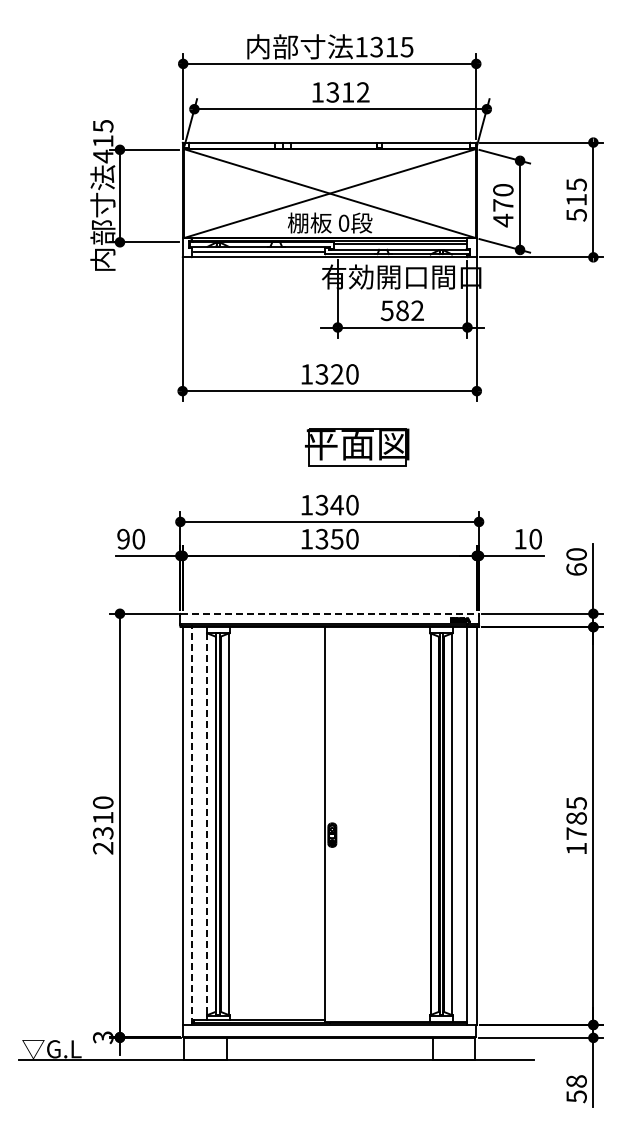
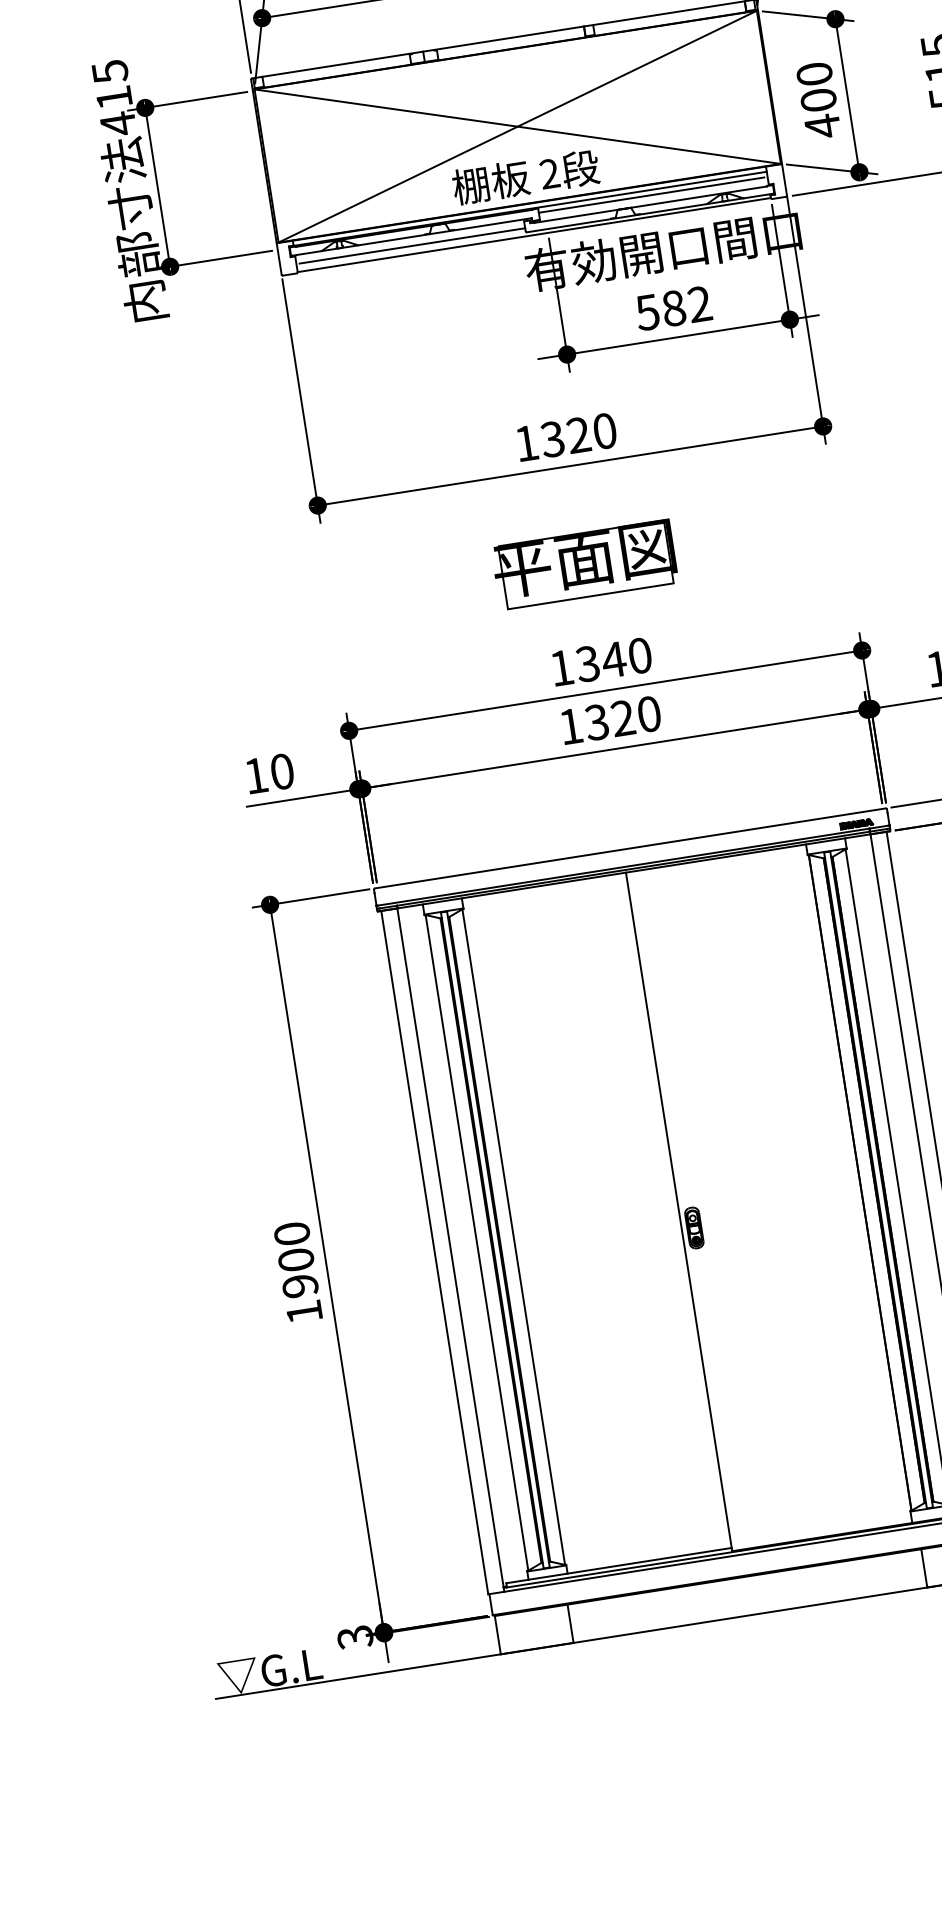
text: (503, 205) -> (819, 100), 470 -> 400
text: (343, 222) -> (548, 172), 0 -> 2
part: (357, 447) -> (585, 564), moved
text: (123, 538) -> (255, 774), 90 -> 10
text: (336, 538) -> (621, 717), 1350 -> 1320
line: (329, 613) -> (629, 848), dashed -> solid
line: (207, 824) -> (477, 1243), dashed -> solid
line: (192, 826) -> (451, 1250), dashed -> solid
text: (103, 832) -> (300, 1284), 2310 -> 1900

